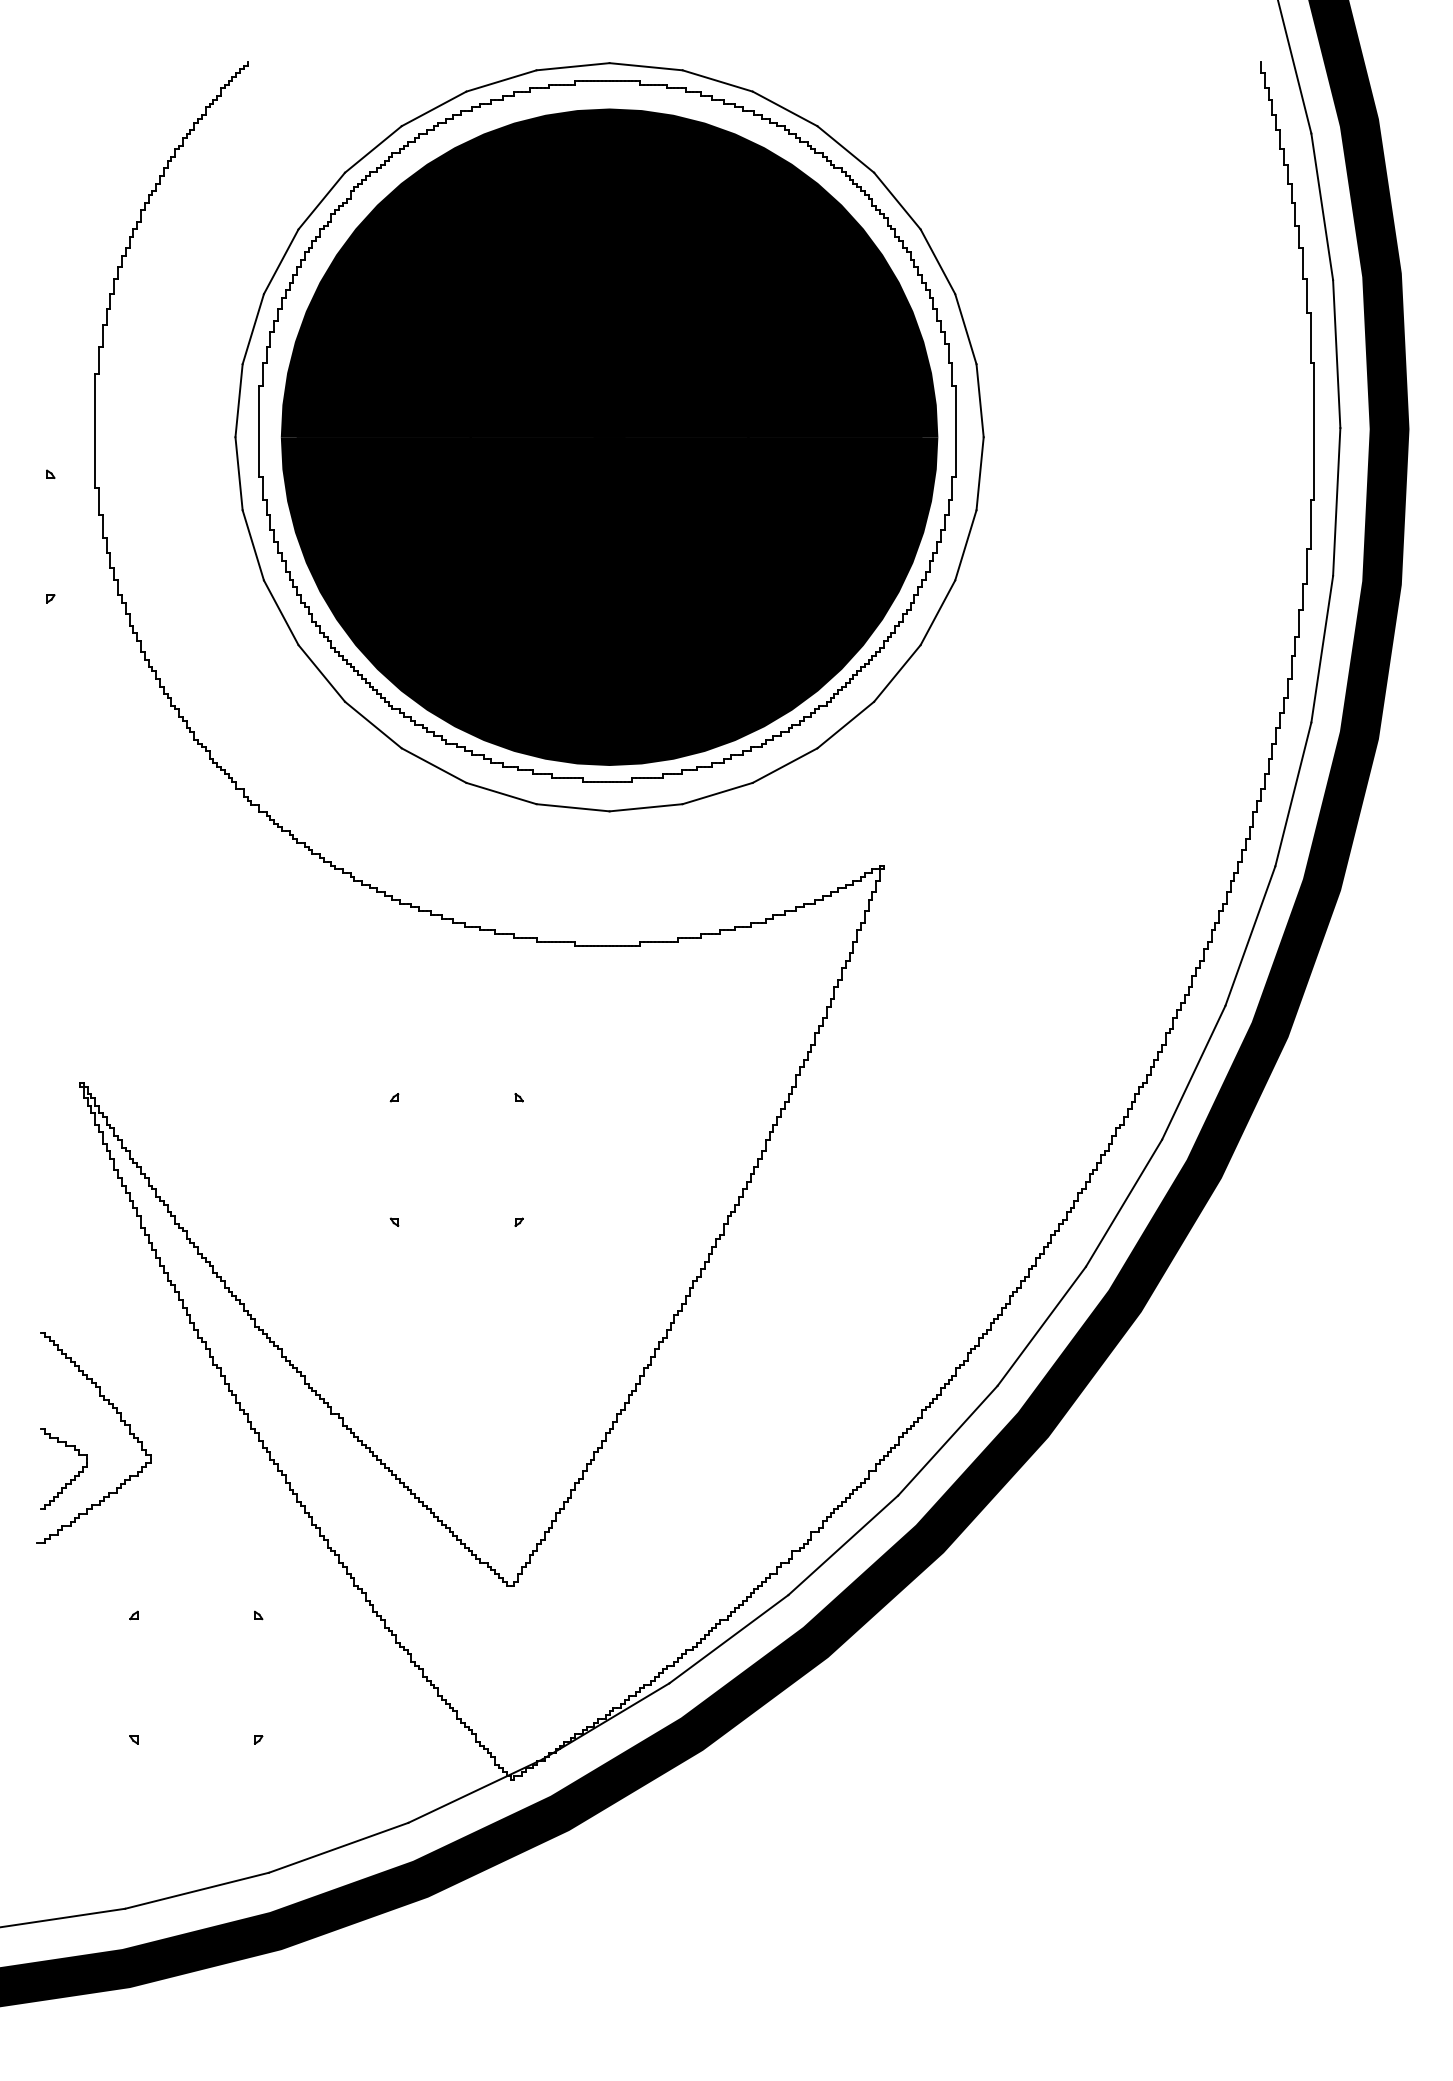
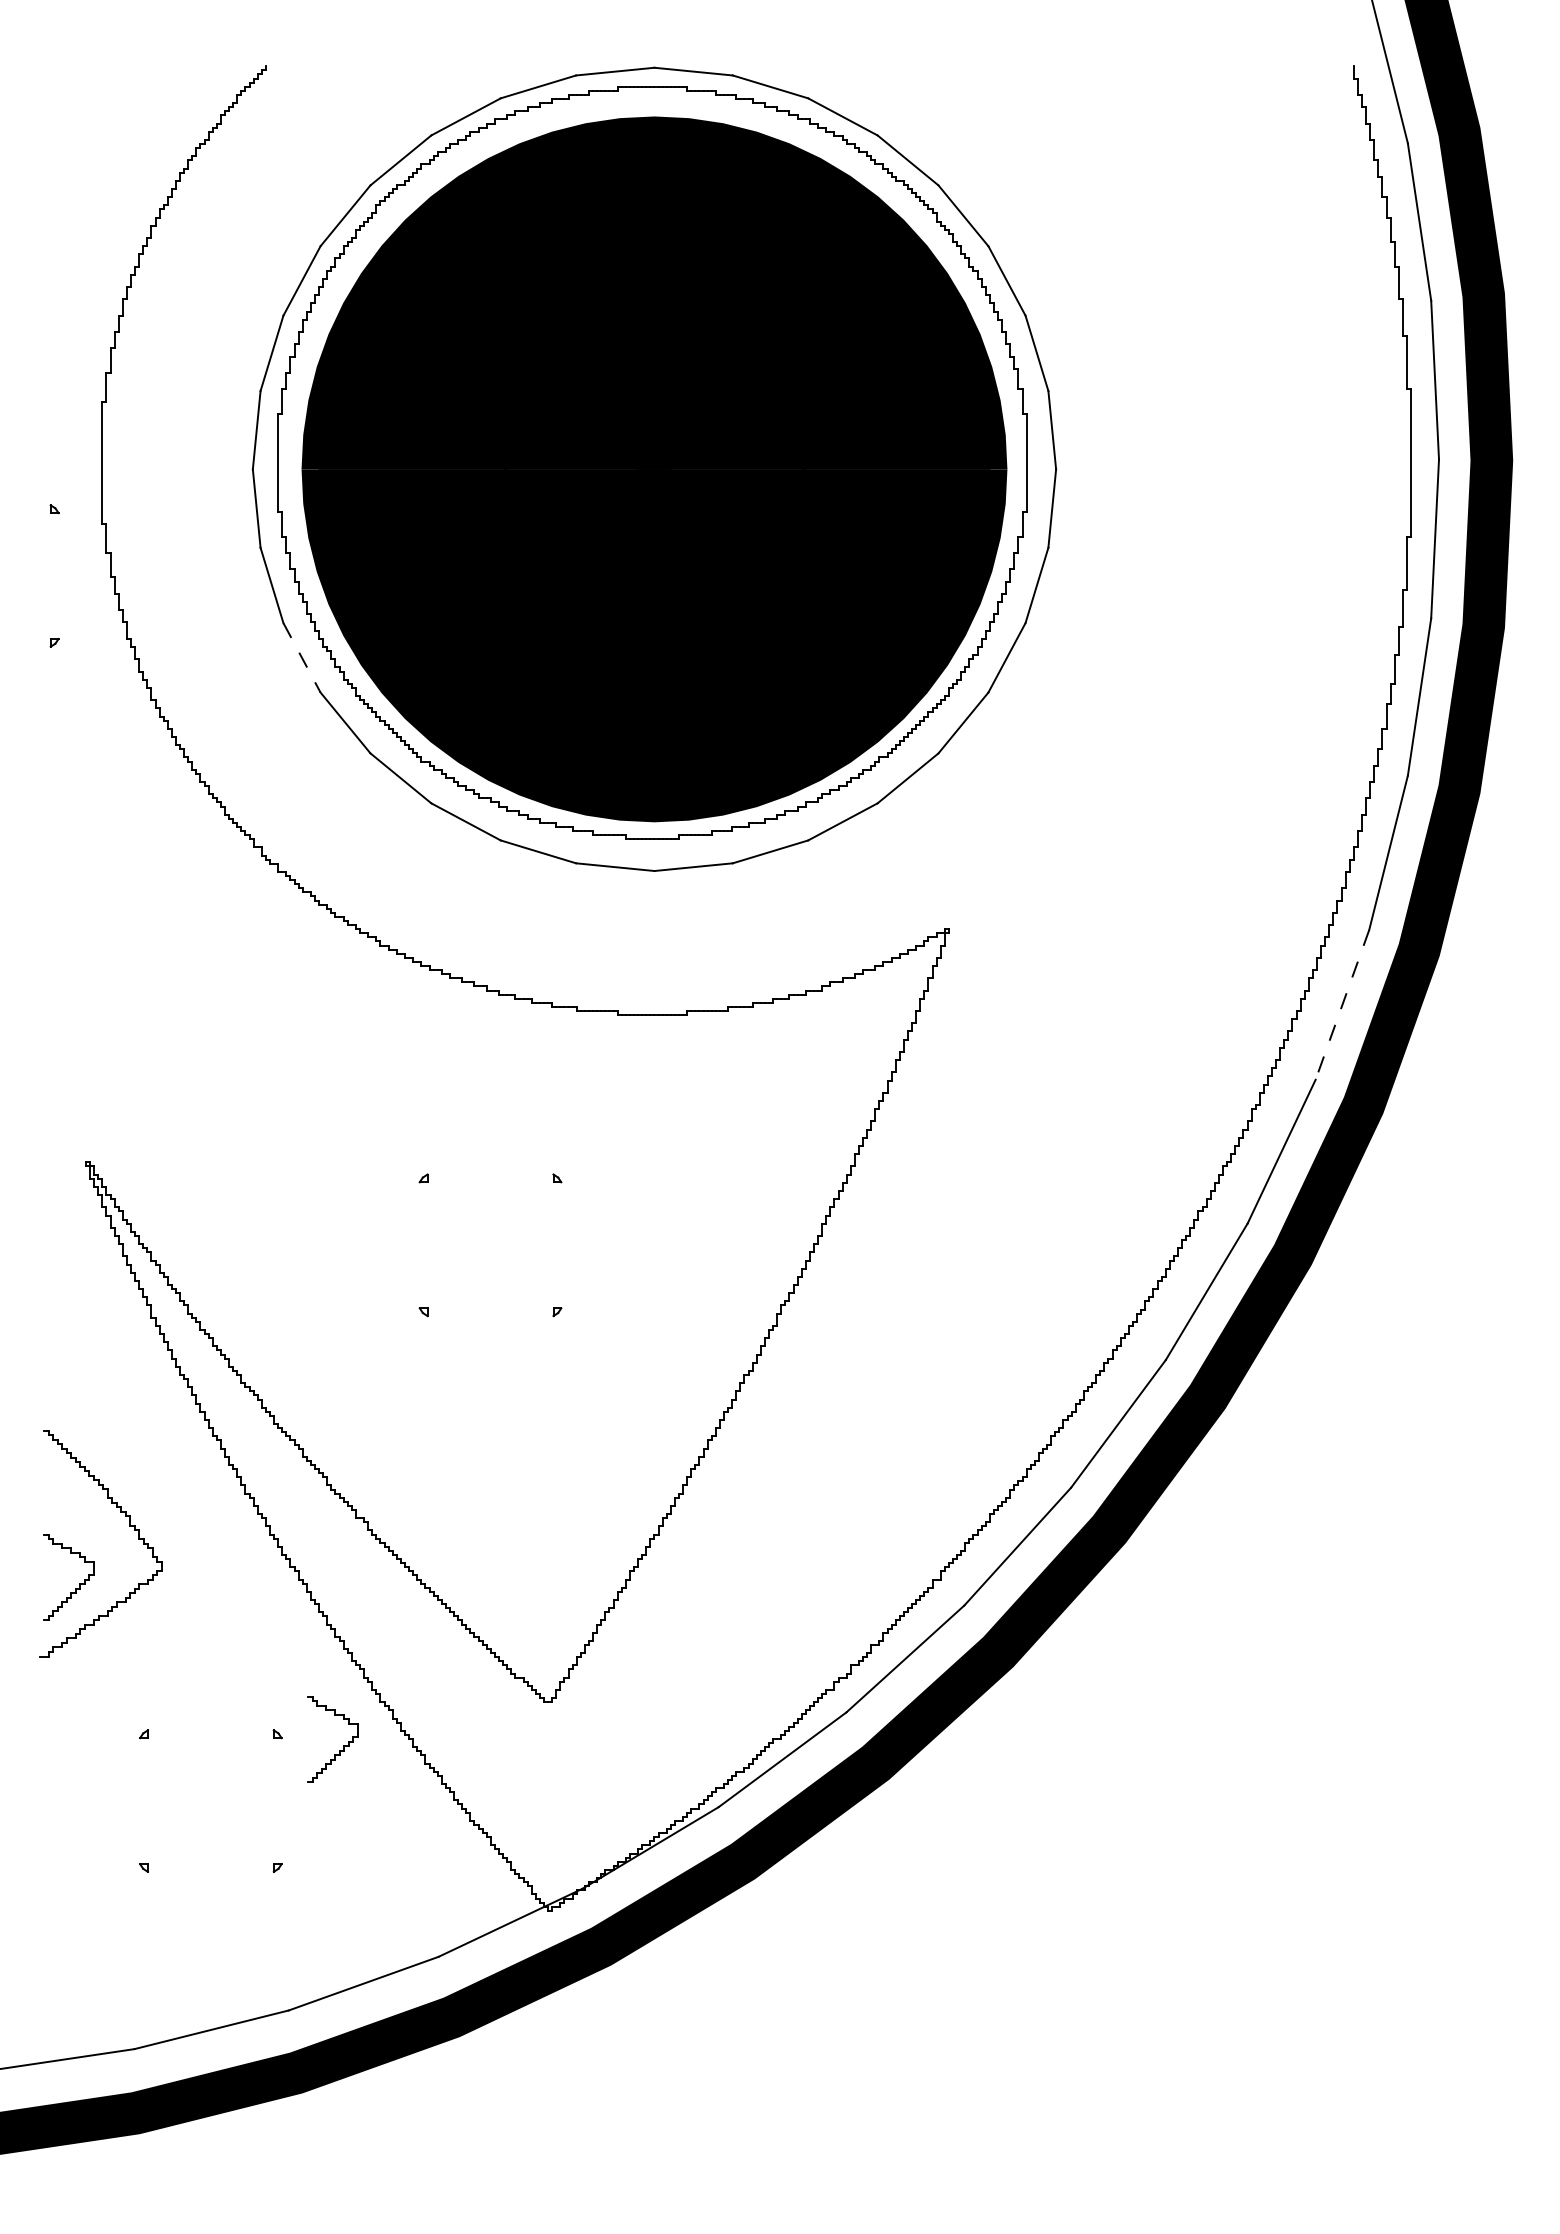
line: (281, 613) -> (302, 658), solid -> dashed
line: (1250, 935) -> (1342, 1004), solid -> dashed
part: (319, 1625) -> (343, 1745), added

